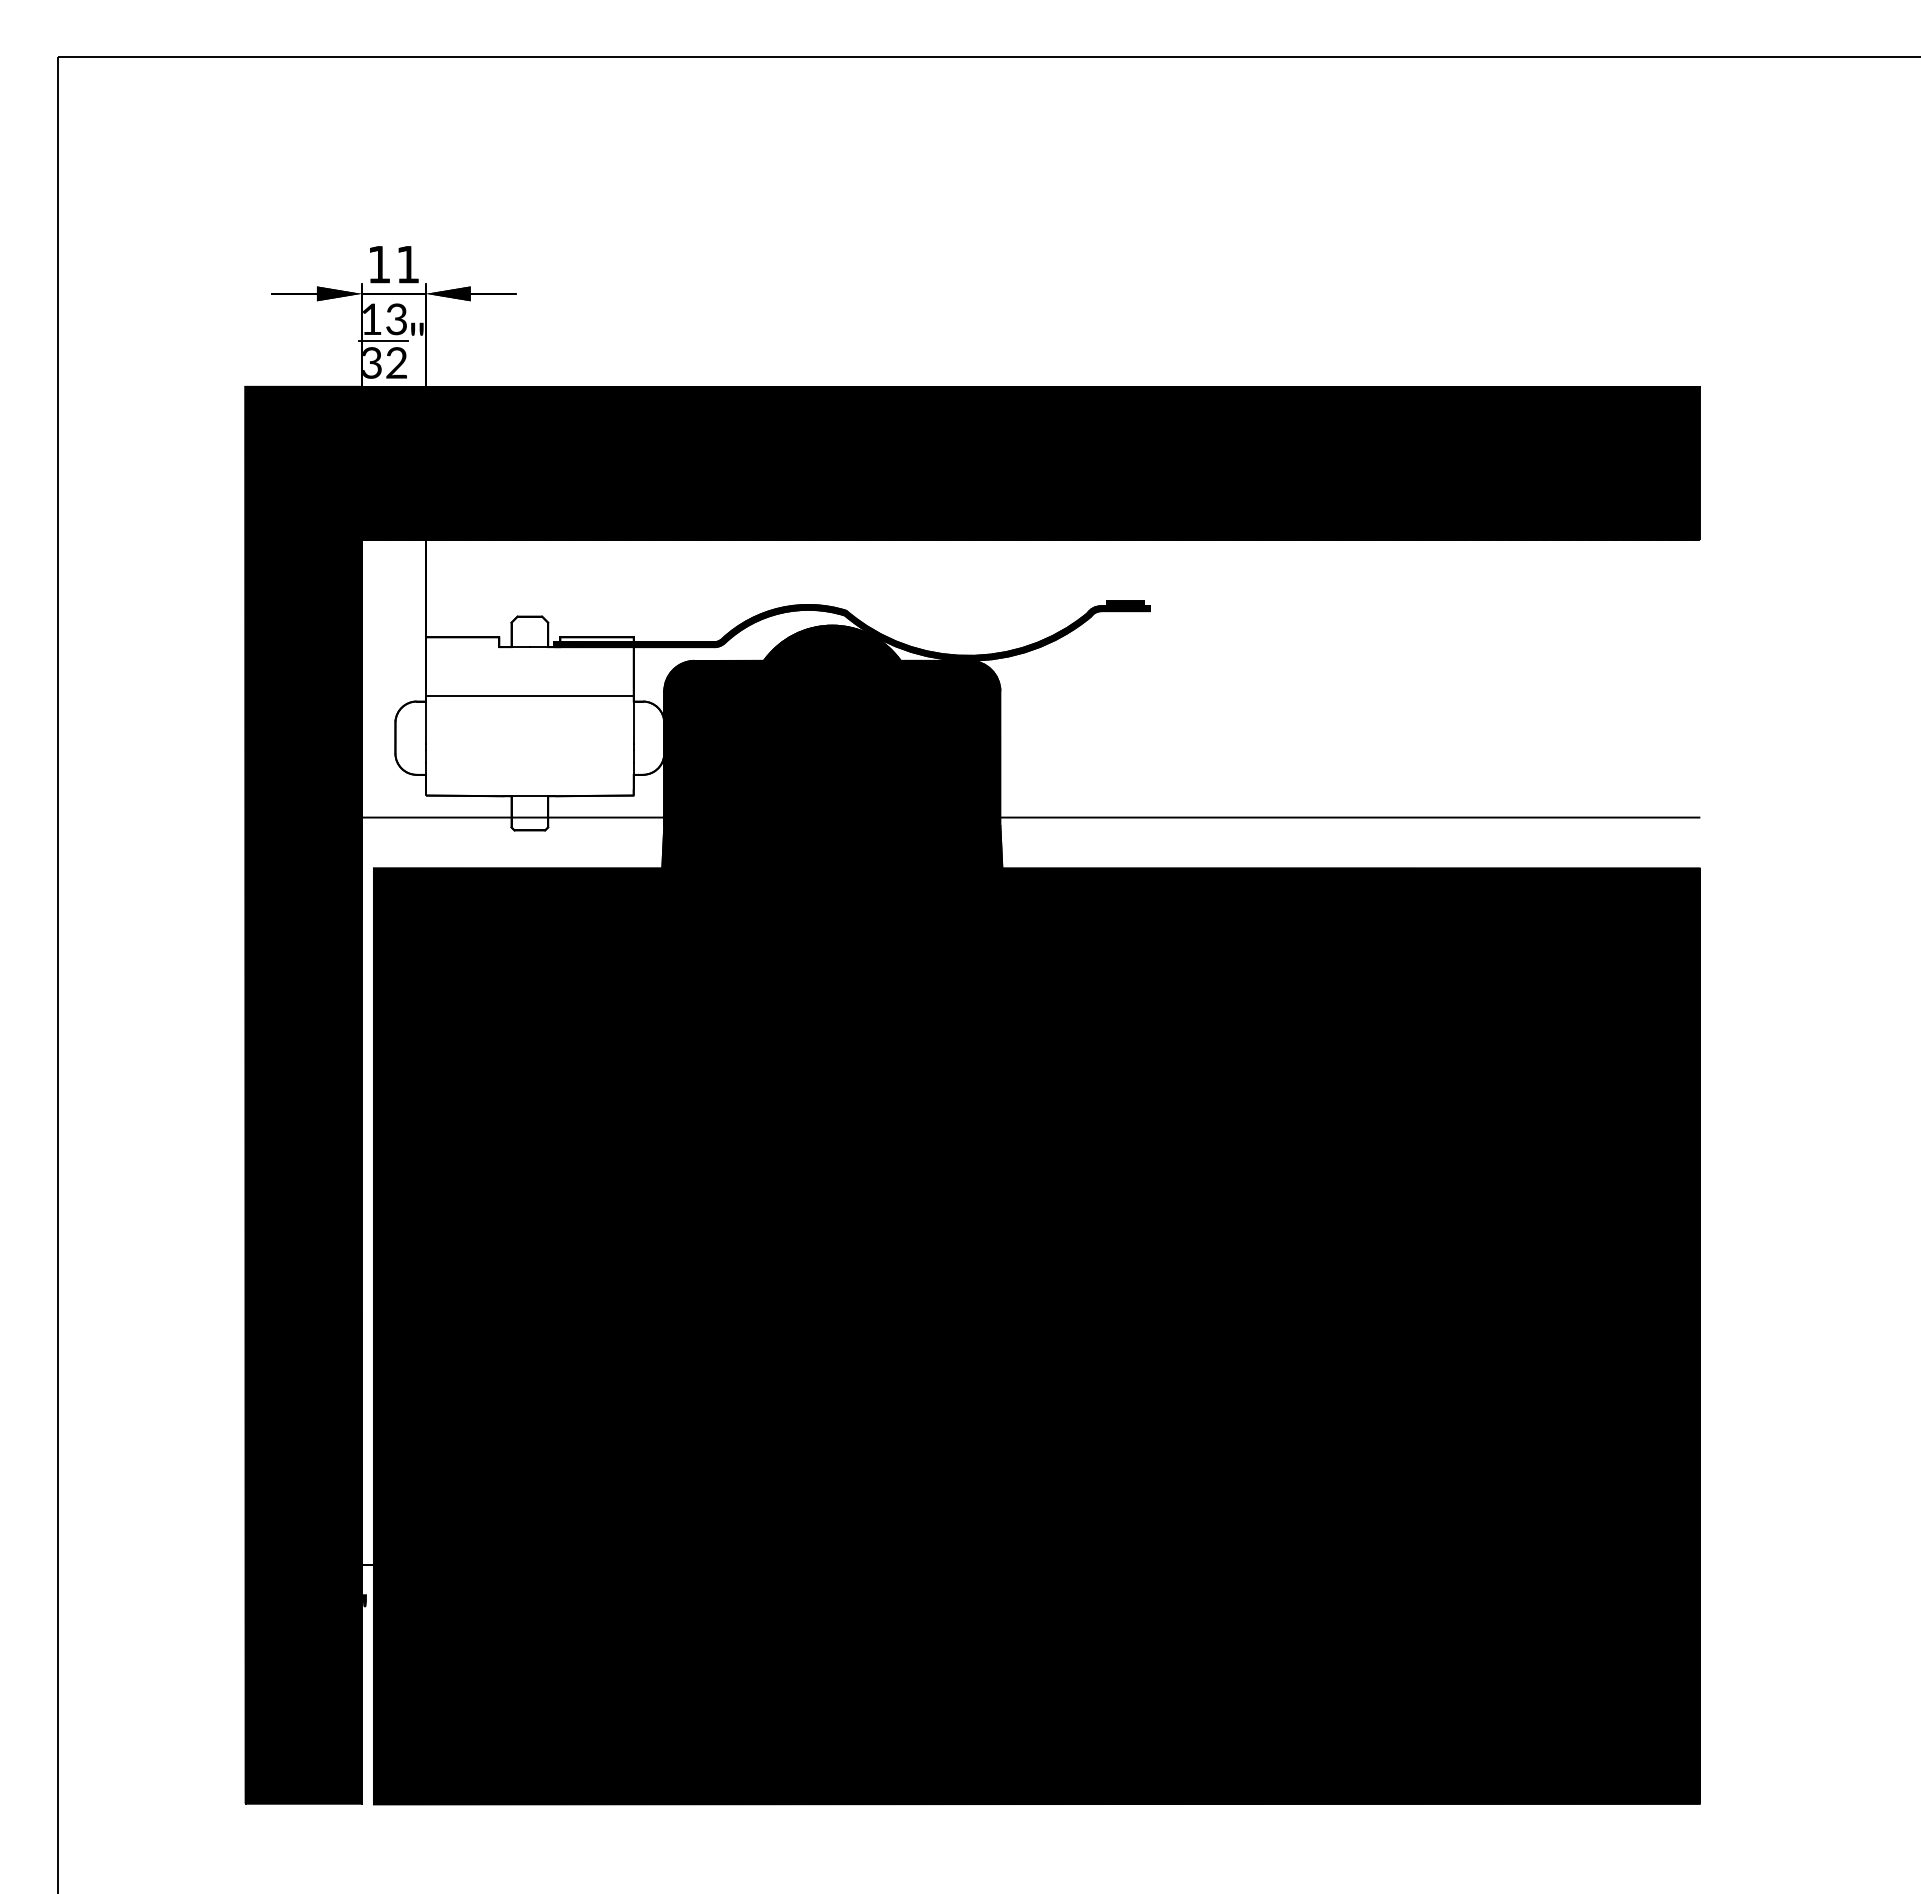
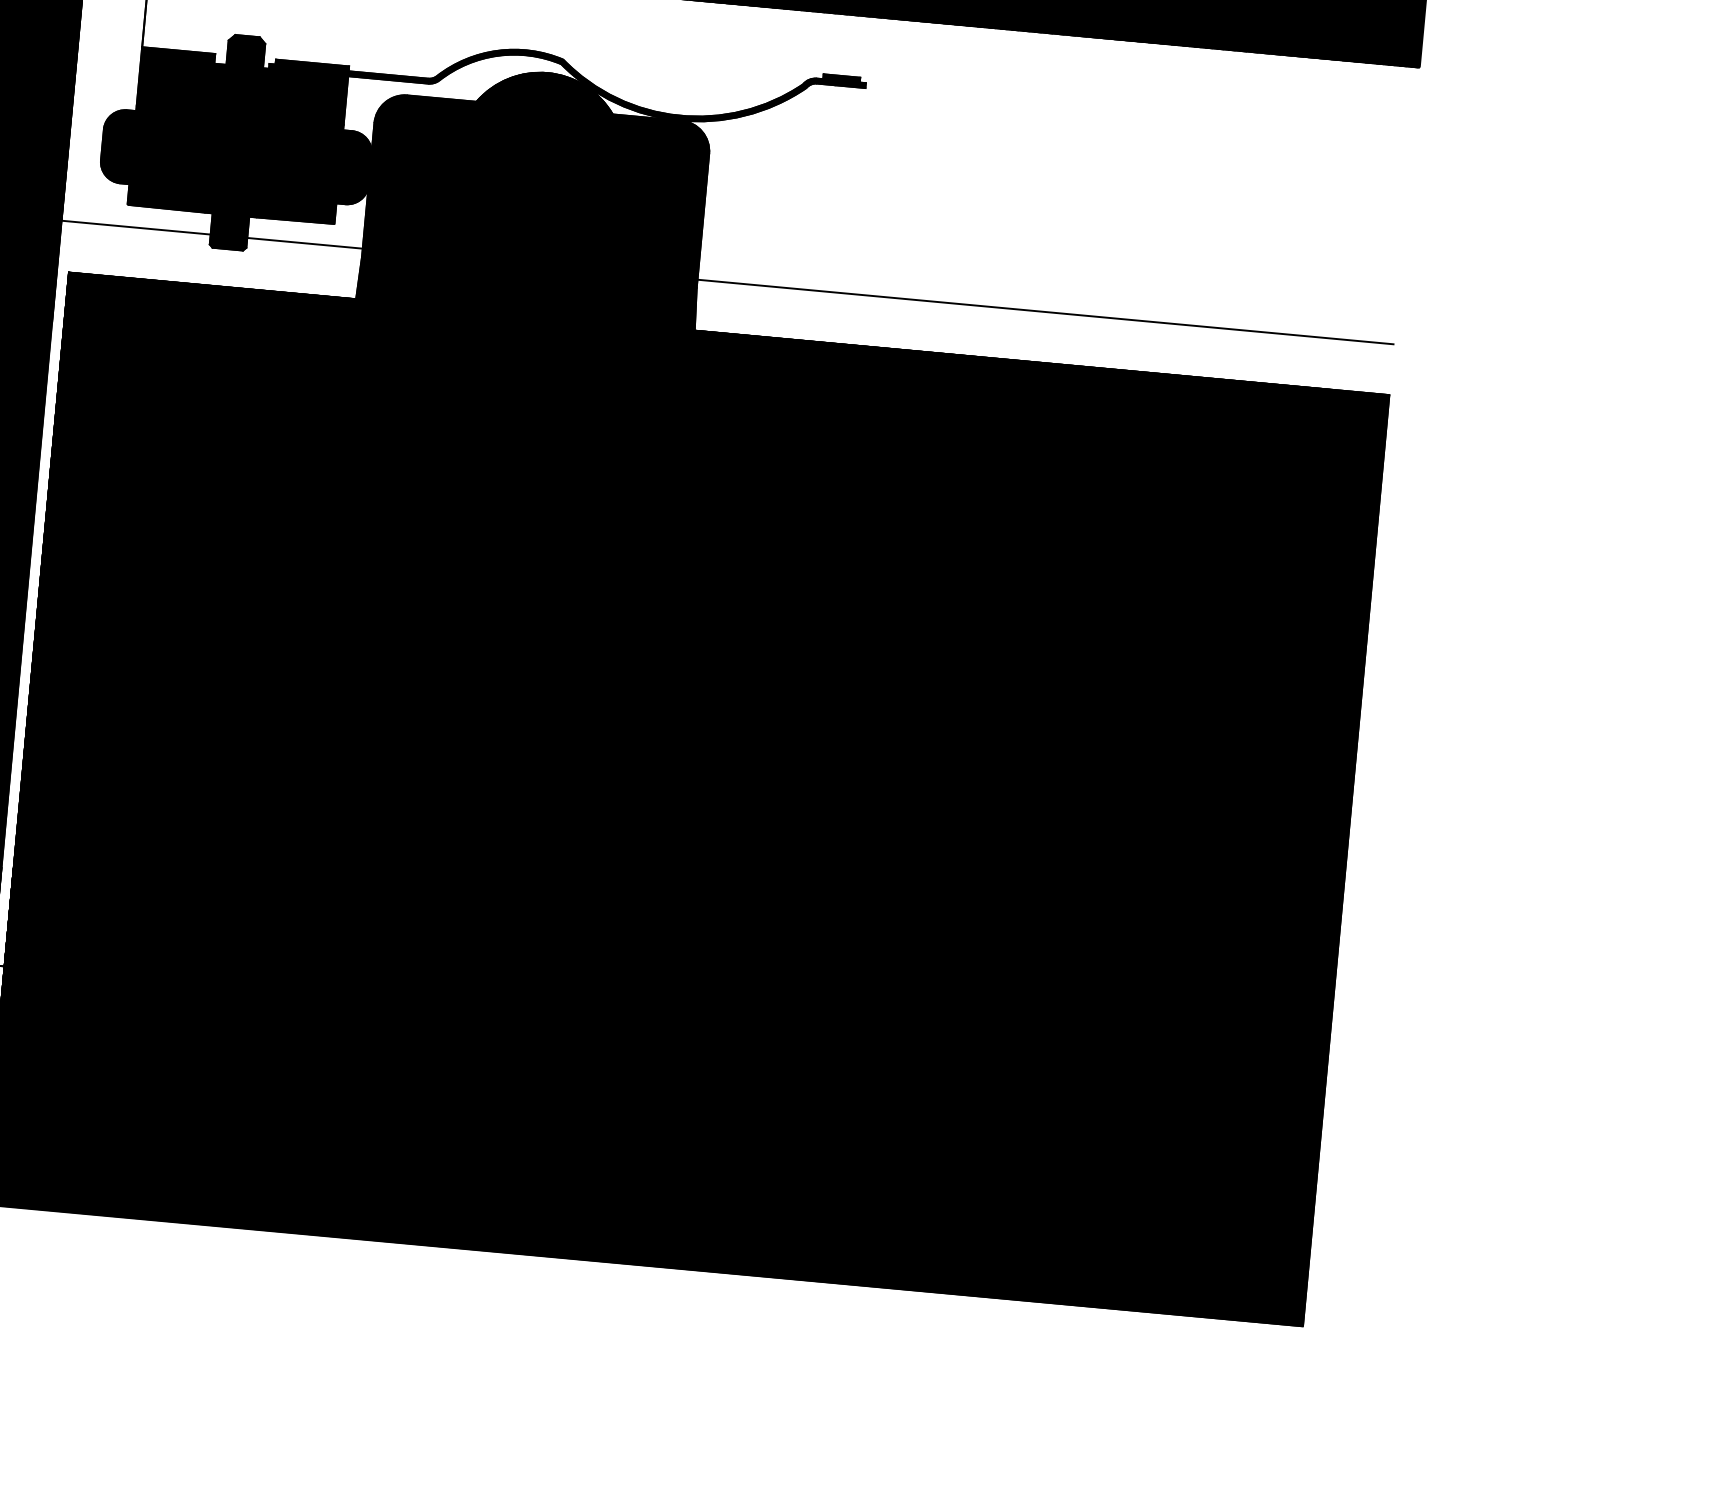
fill: (529, 723) -> (237, 142), added

